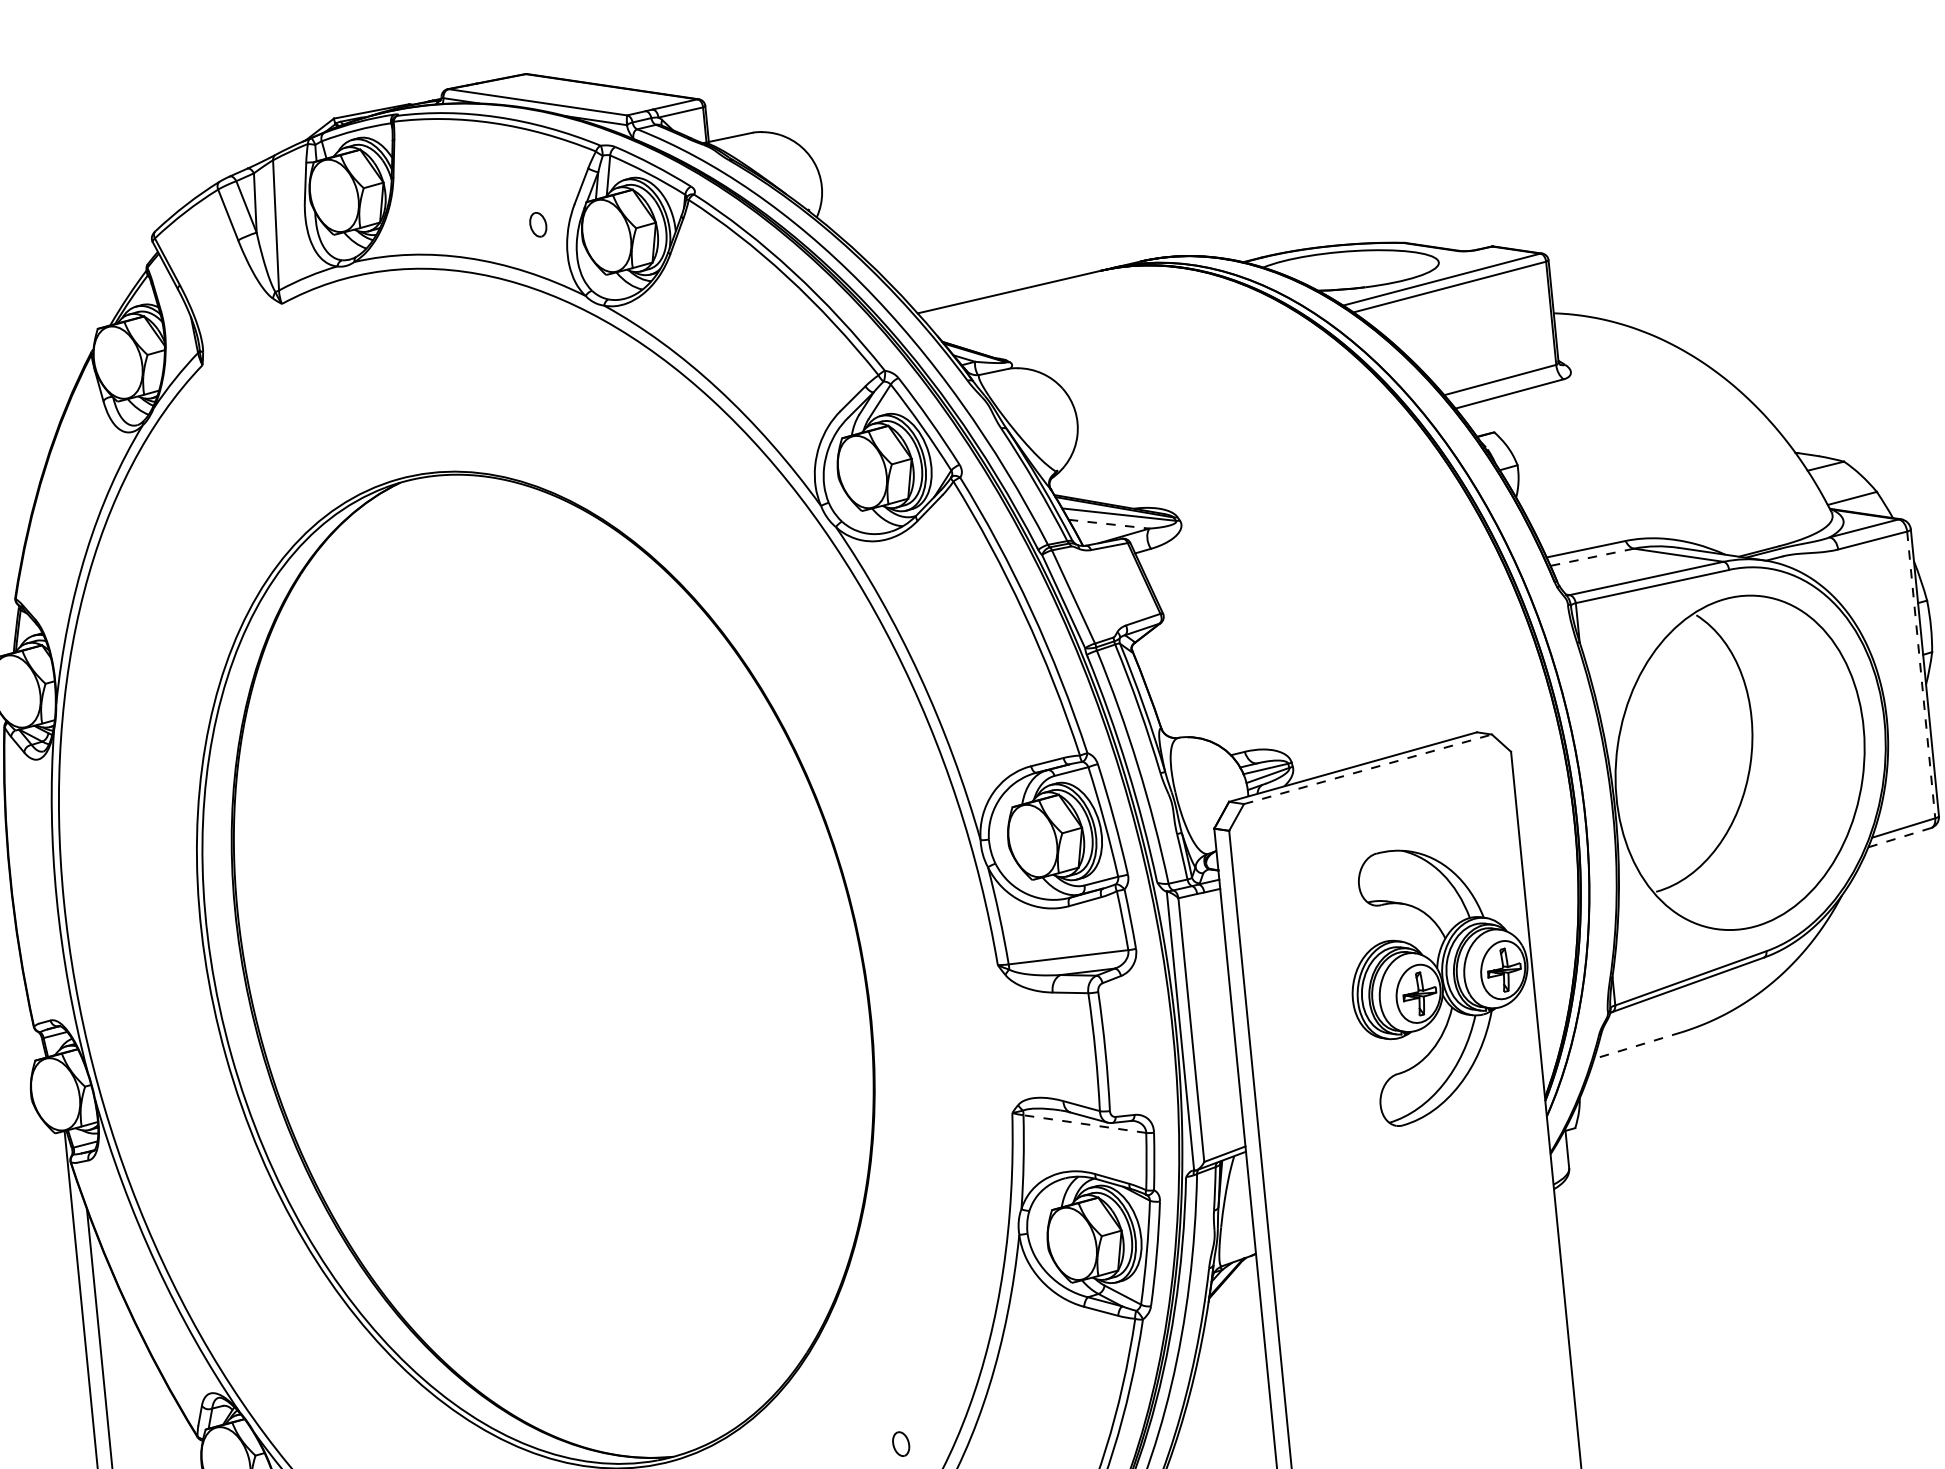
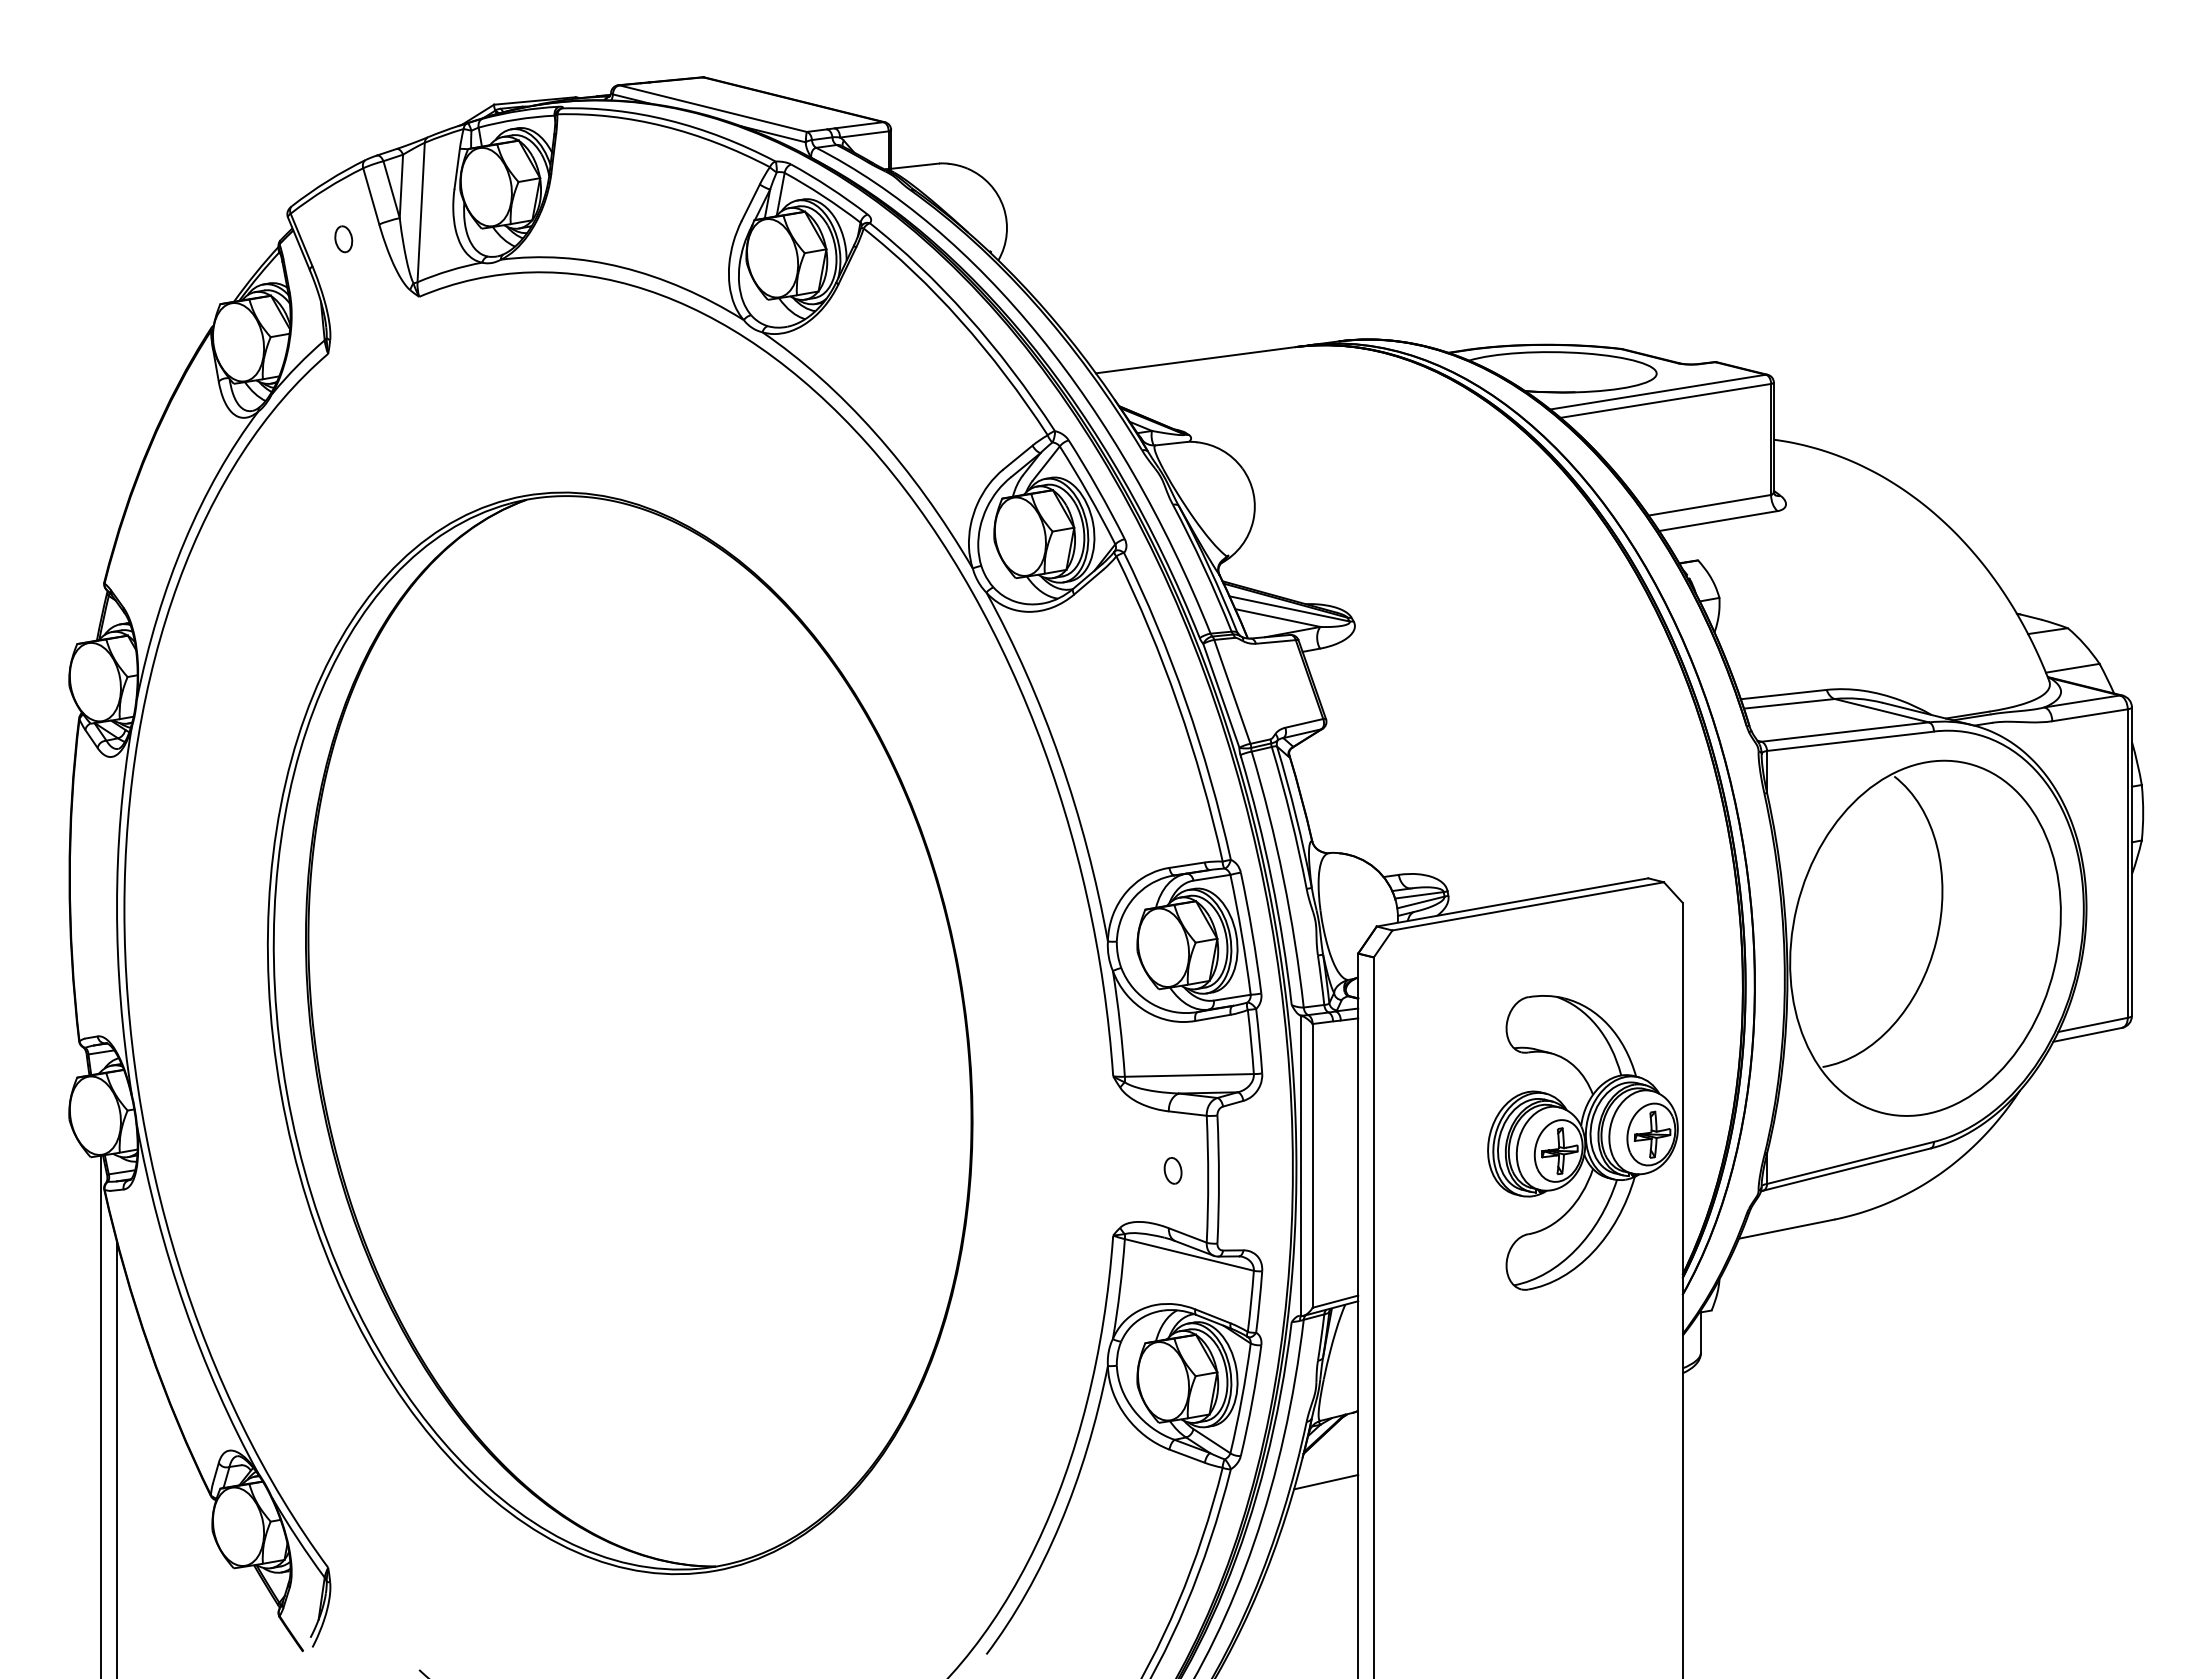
part: (538, 225) -> (343, 239), moved
line: (1109, 524) -> (1278, 618), dashed -> solid
line: (1592, 556) -> (1789, 703), dashed -> solid
line: (1921, 675) -> (2127, 864), dashed -> solid
line: (1368, 769) -> (1528, 906), dashed -> solid
line: (1900, 837) -> (2088, 1034), dashed -> solid
line: (1637, 1046) -> (1786, 1229), dashed -> solid
line: (1084, 1123) -> (1188, 1254), dashed -> solid
line: (1232, 1322) -> (1326, 1481), added
part: (900, 1443) -> (1172, 1170), moved

